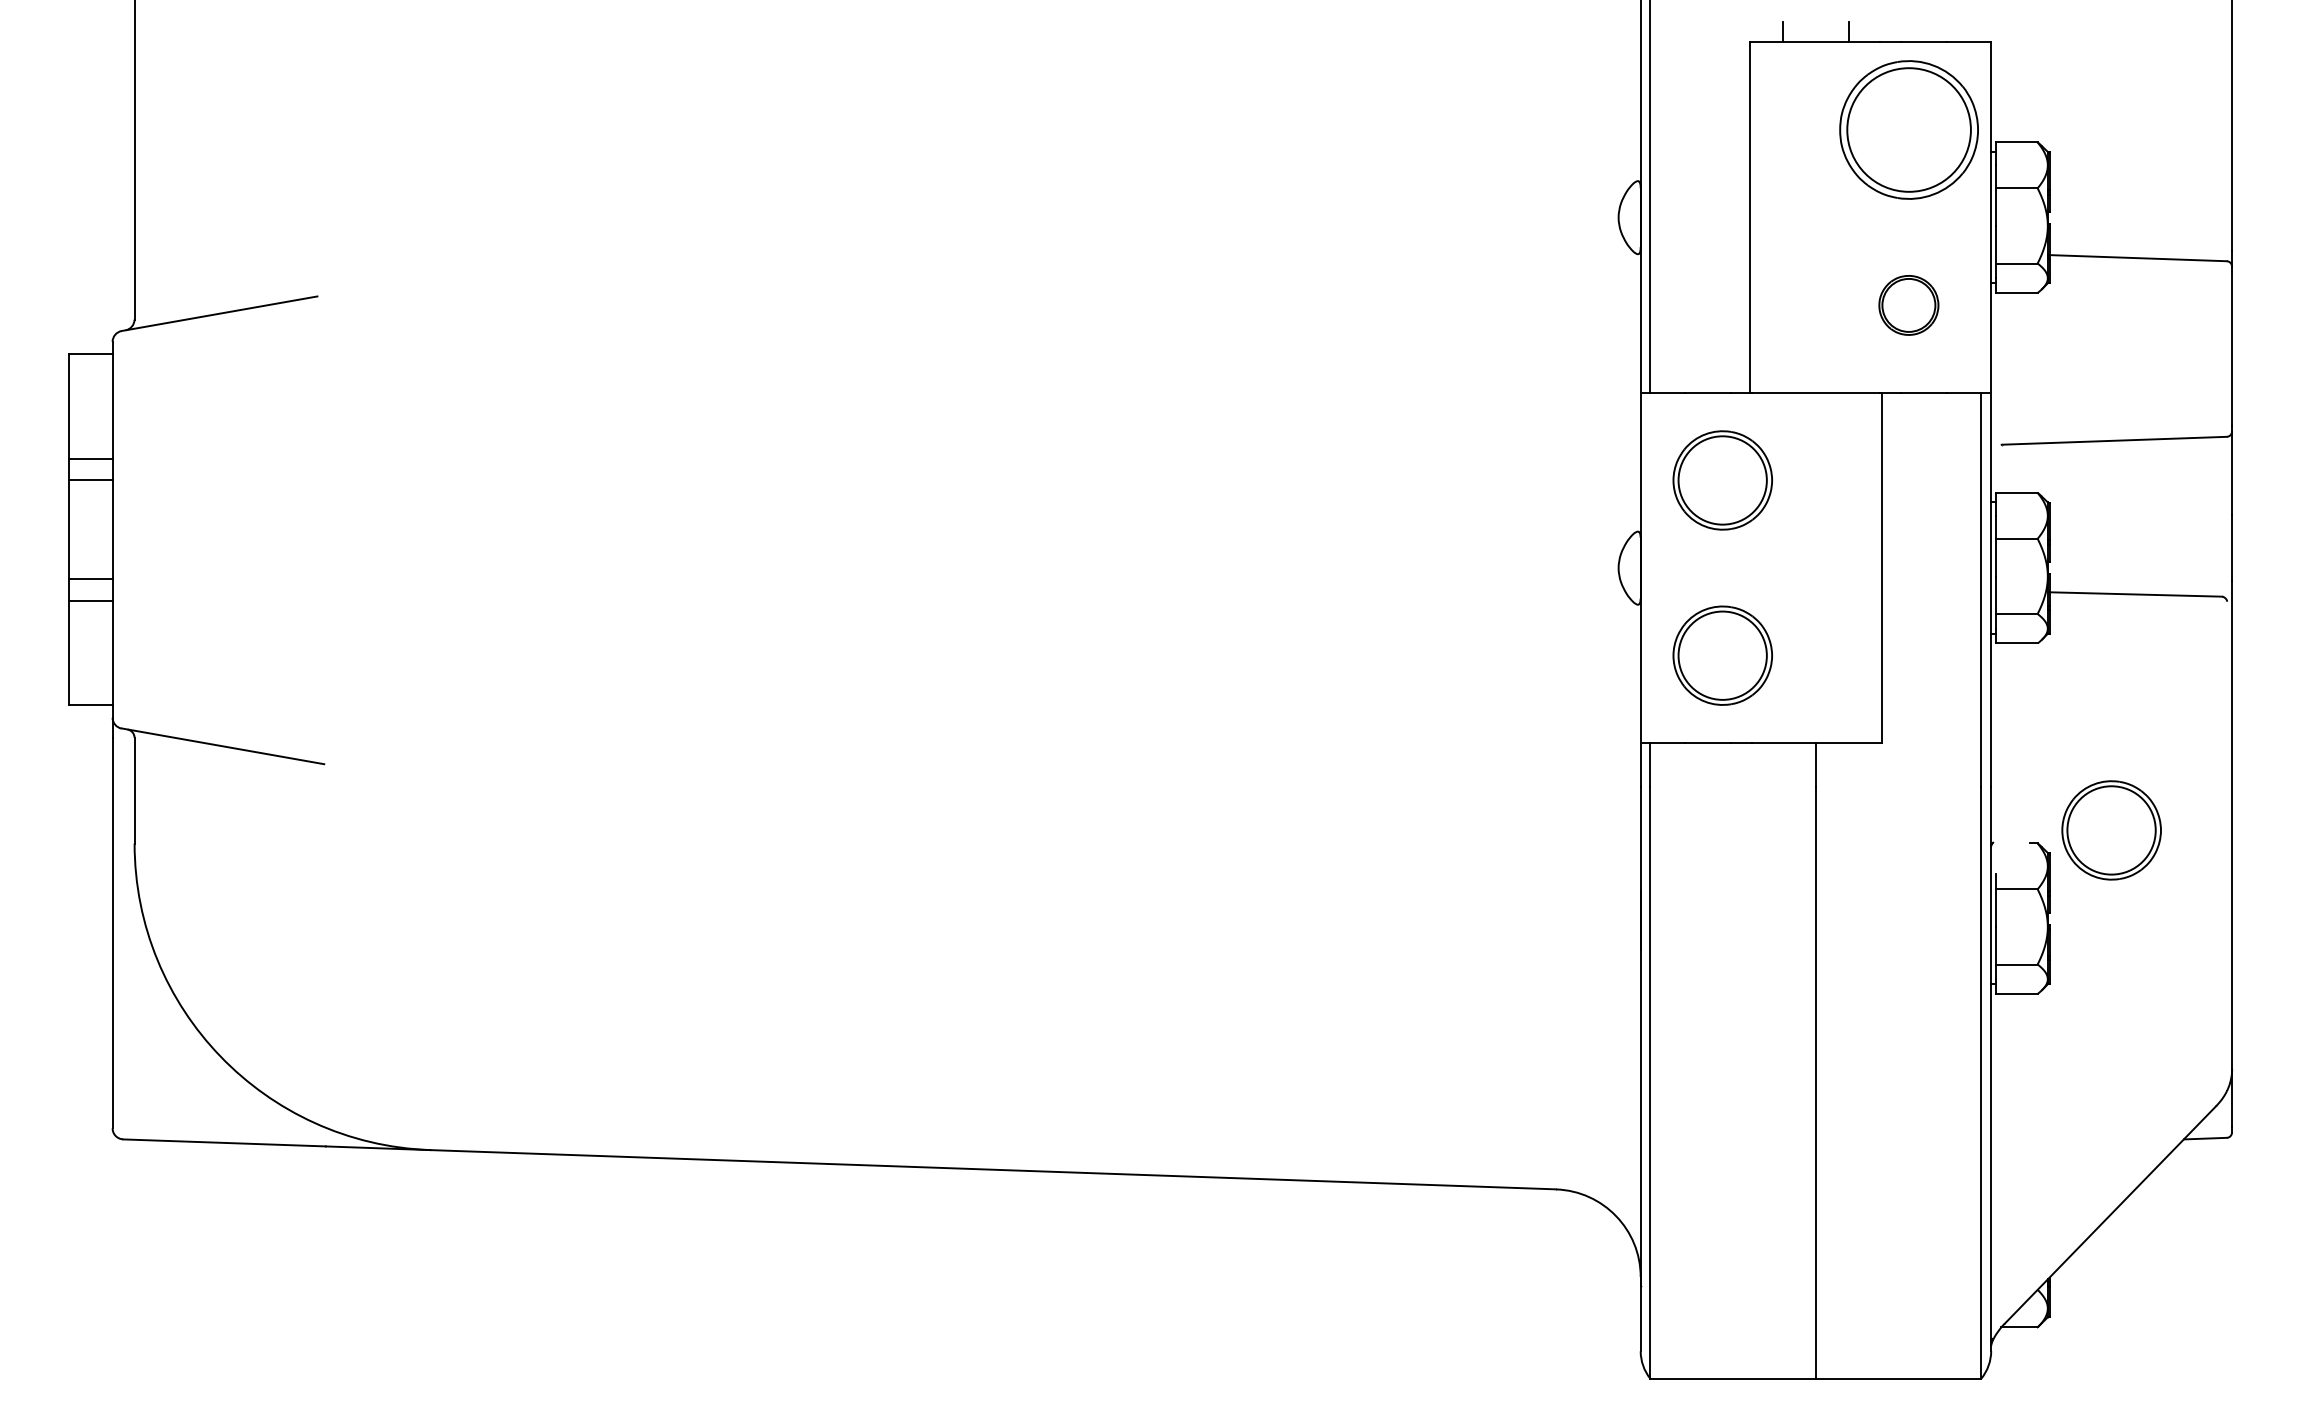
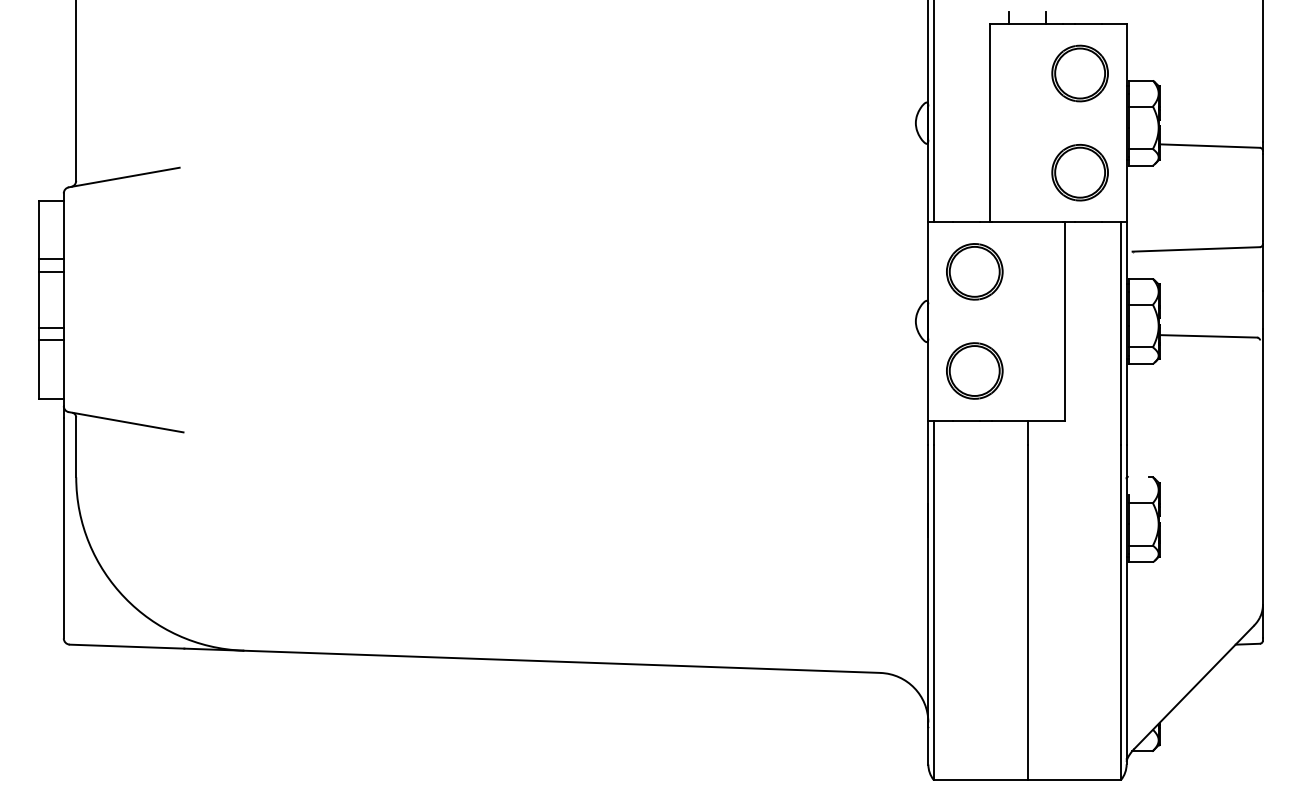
part: (1907, 129) -> (1079, 73), size x0.71
part: (1907, 304) -> (1079, 172), size x1.67
part: (2111, 829) -> (1194, 469), removed

